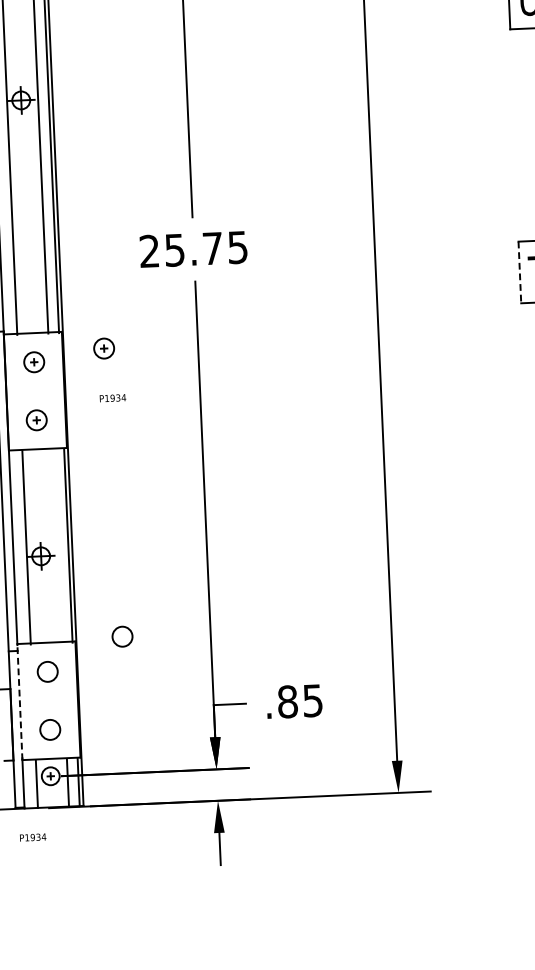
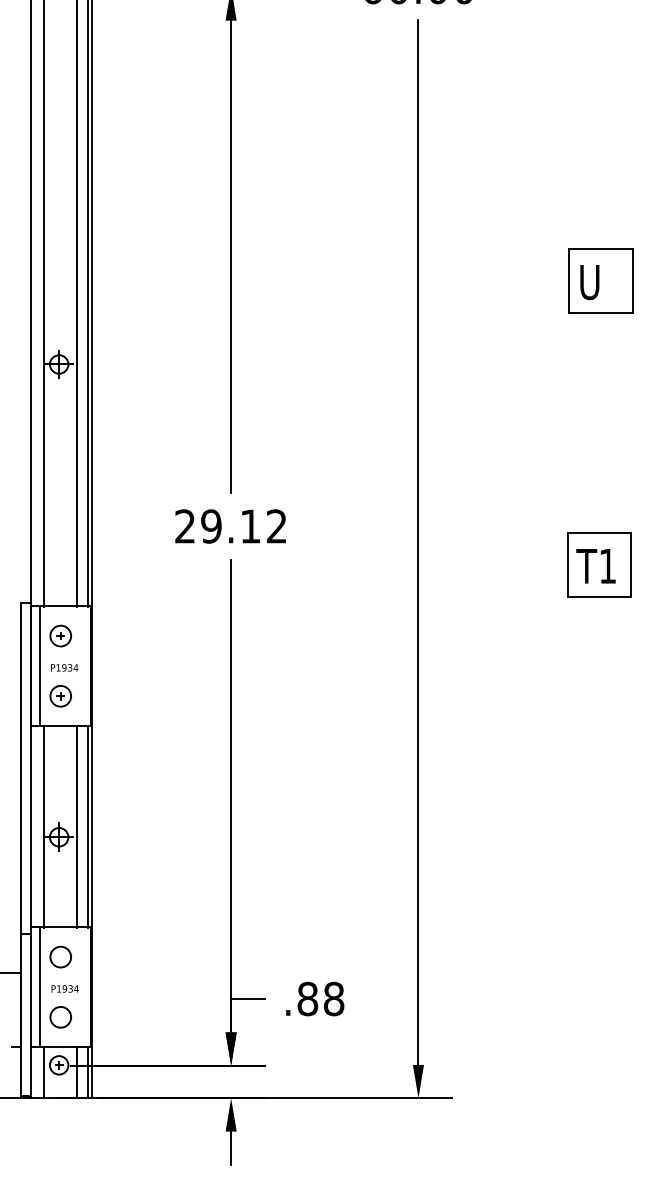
text: (205, 248) -> (243, 526), 25.75 -> 29.12
line: (519, 272) -> (567, 565), dashed -> solid
part: (103, 348) -> (133, 624), removed
line: (14, 391) -> (39, 665), added
text: (112, 397) -> (64, 667), moved
line: (57, 546) -> (76, 827), added
circle: (122, 636) -> (139, 923), removed
text: (312, 700) -> (333, 998), .85 -> .88
line: (19, 701) -> (30, 986), dashed -> solid
line: (28, 701) -> (39, 986), added
text: (32, 837) -> (64, 988), moved

